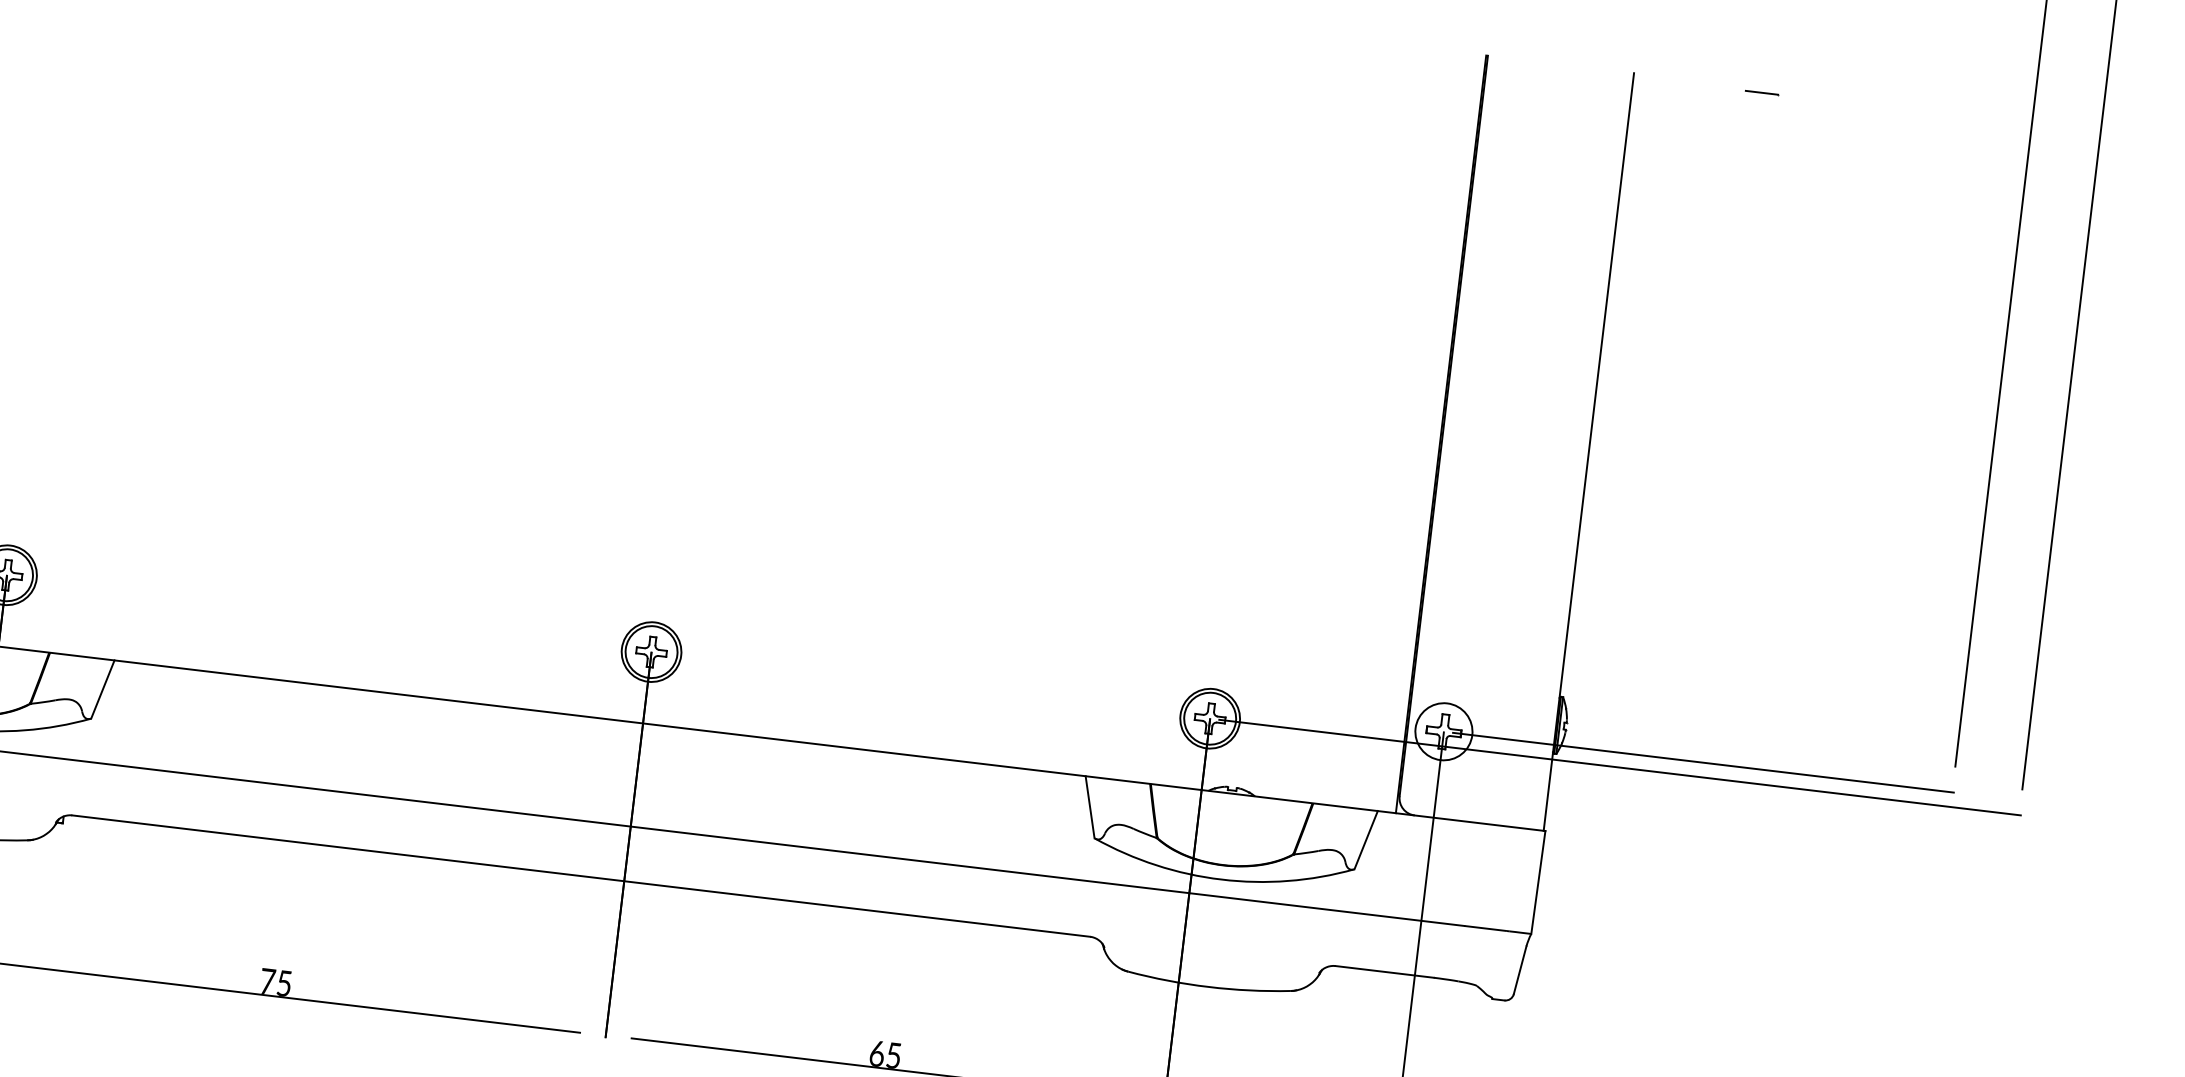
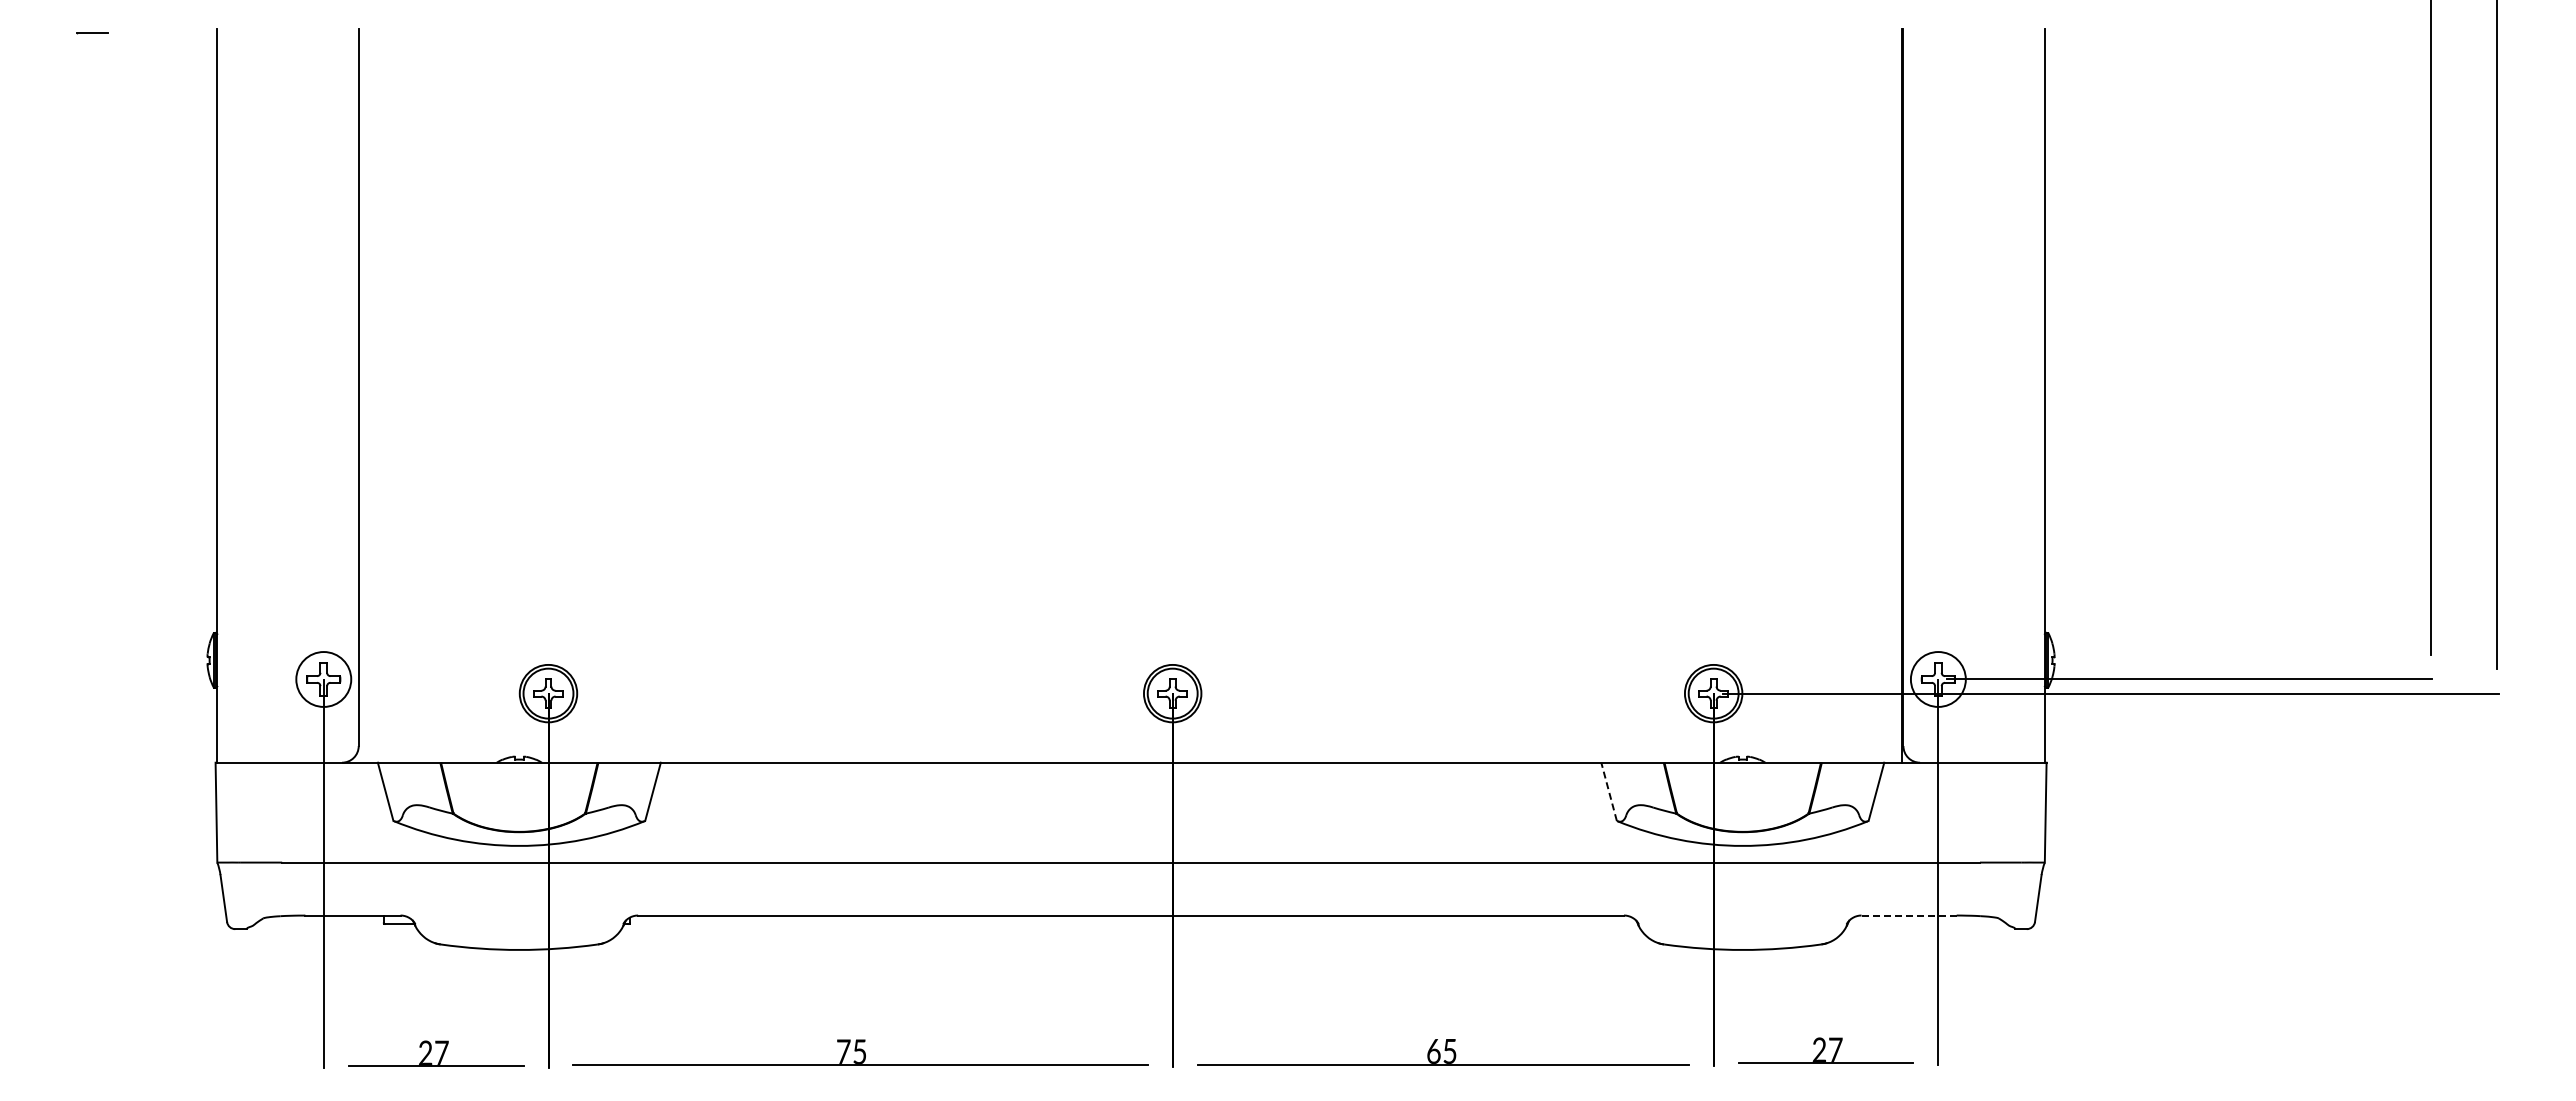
line: (1762, 93) -> (2169, 33), removed
line: (1089, 806) -> (1608, 791), solid -> dashed
line: (1385, 971) -> (1909, 915), solid -> dashed

